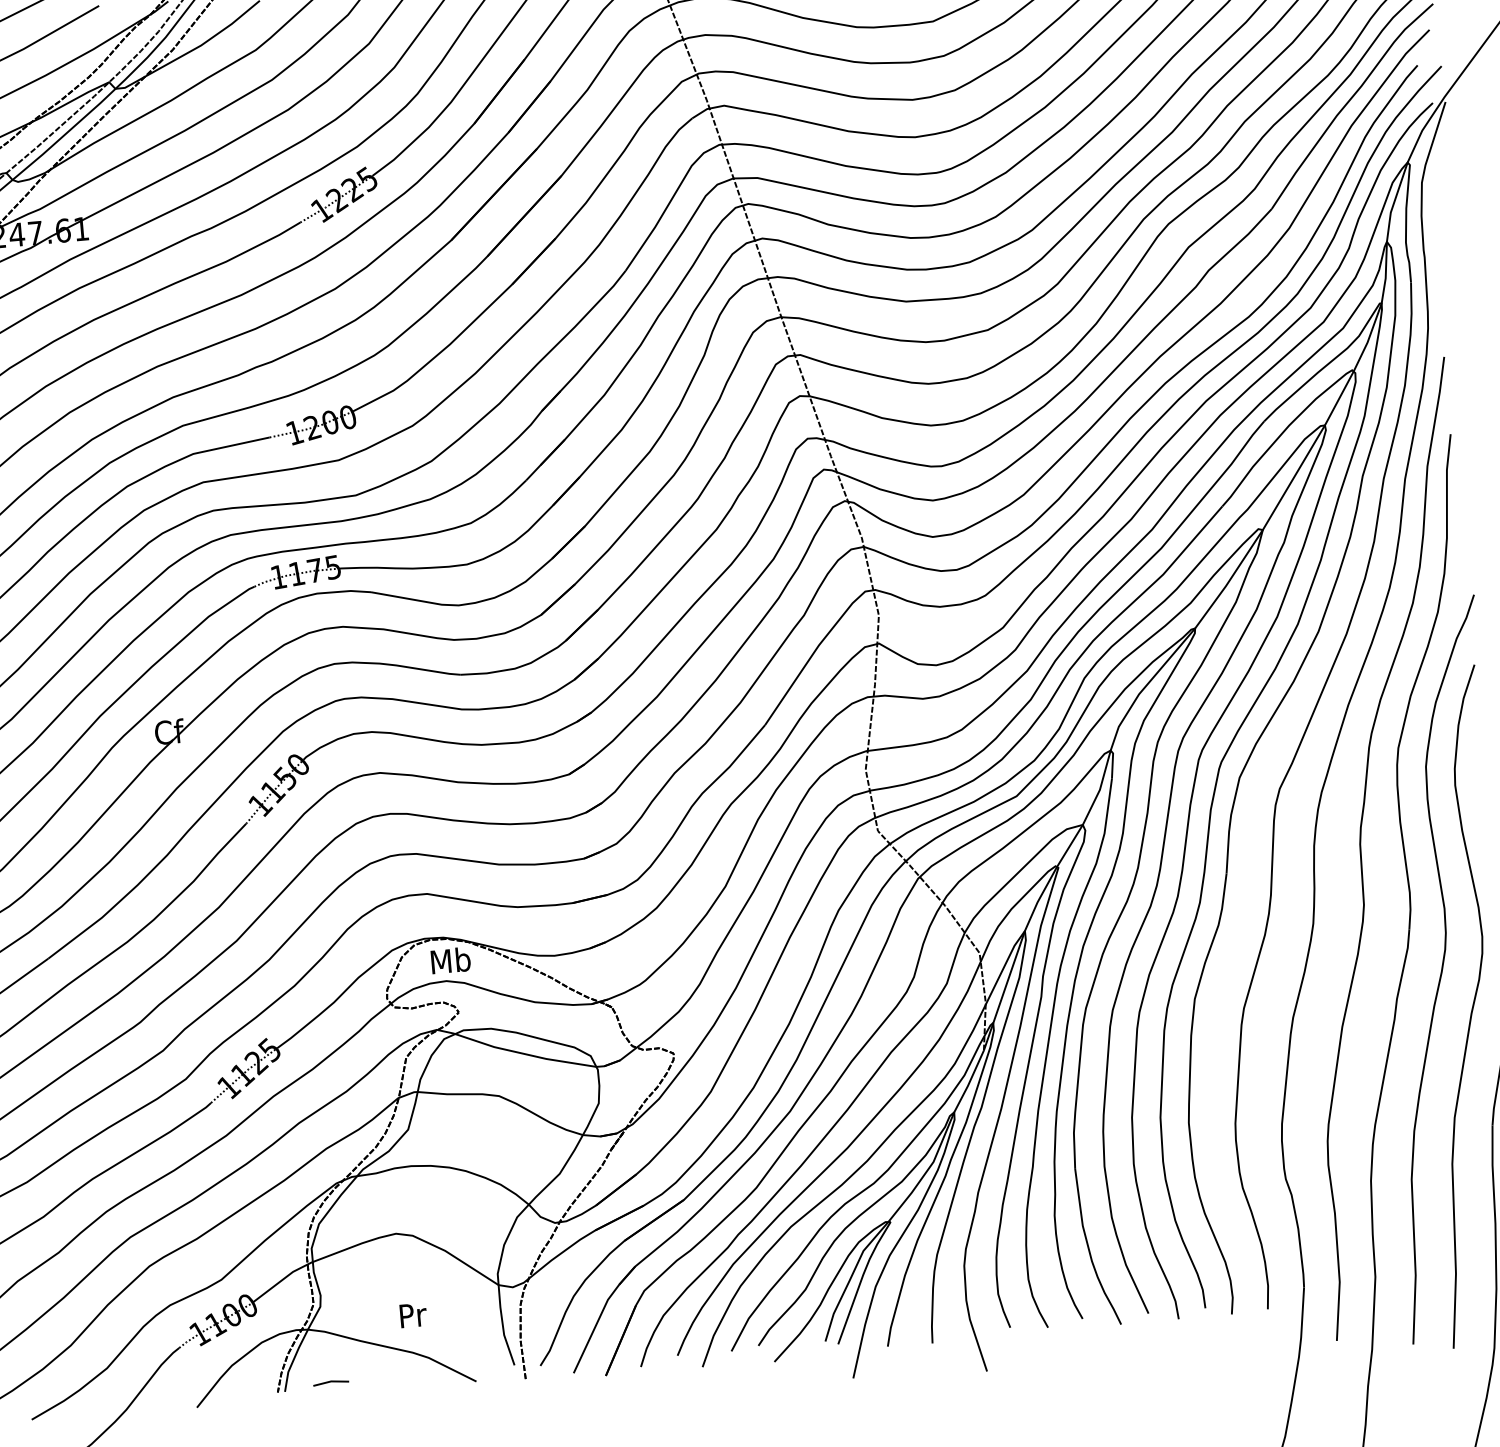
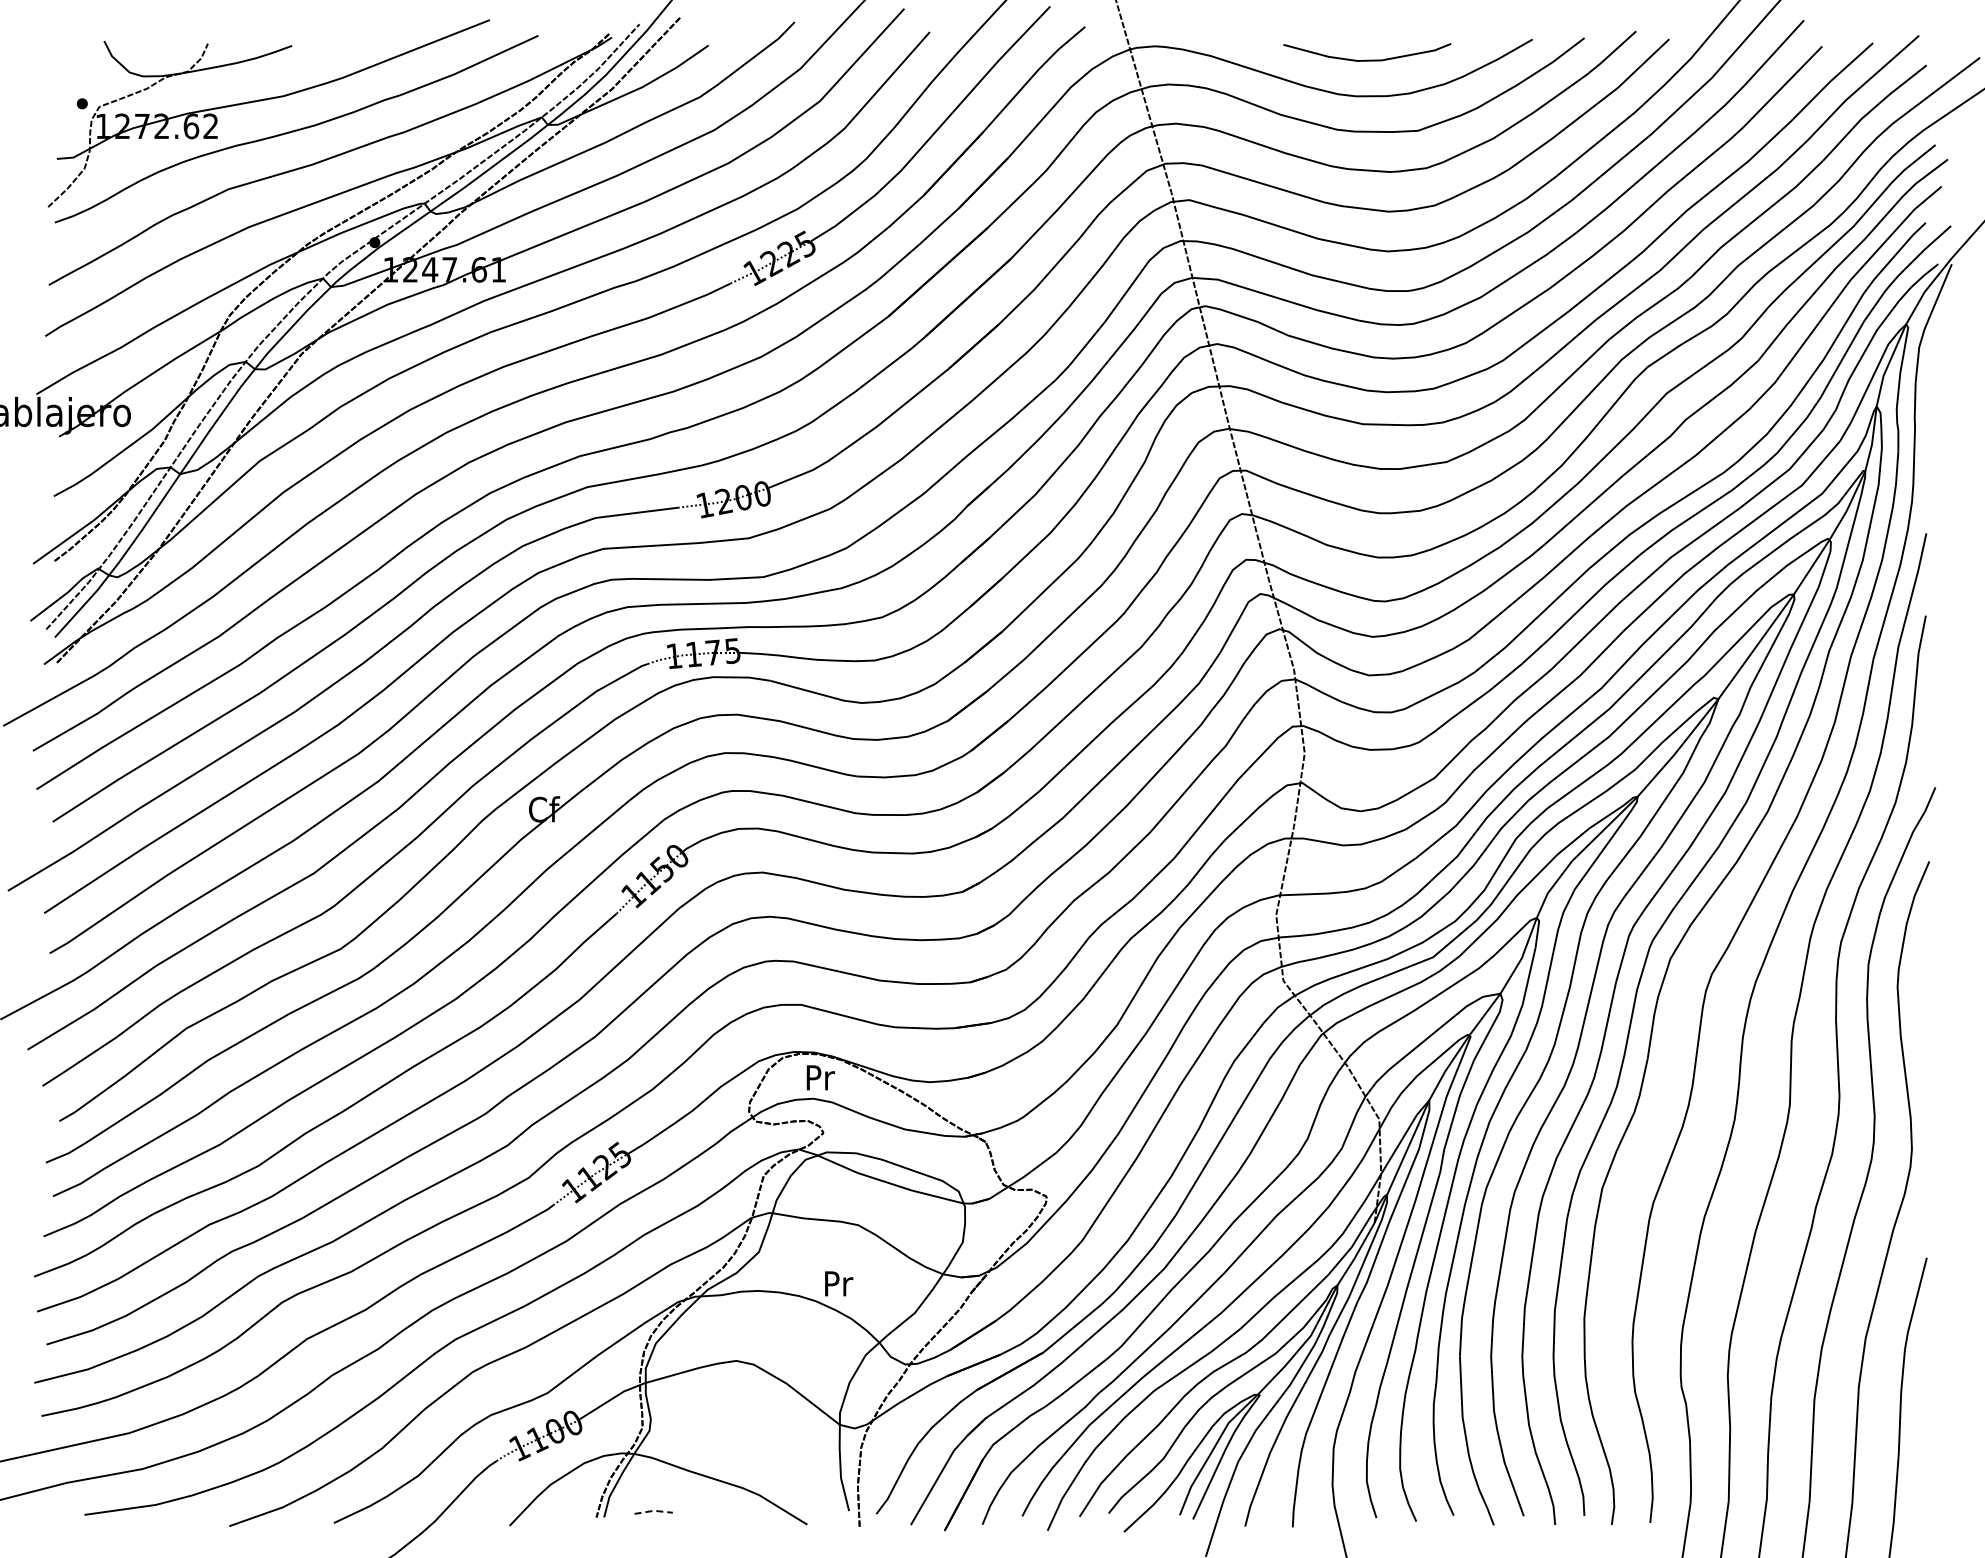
text: (450, 960) -> (819, 1077), Mb -> Pr
text: (413, 1315) -> (839, 1283), moved
line: (330, 1381) -> (653, 1510), solid -> dashed

